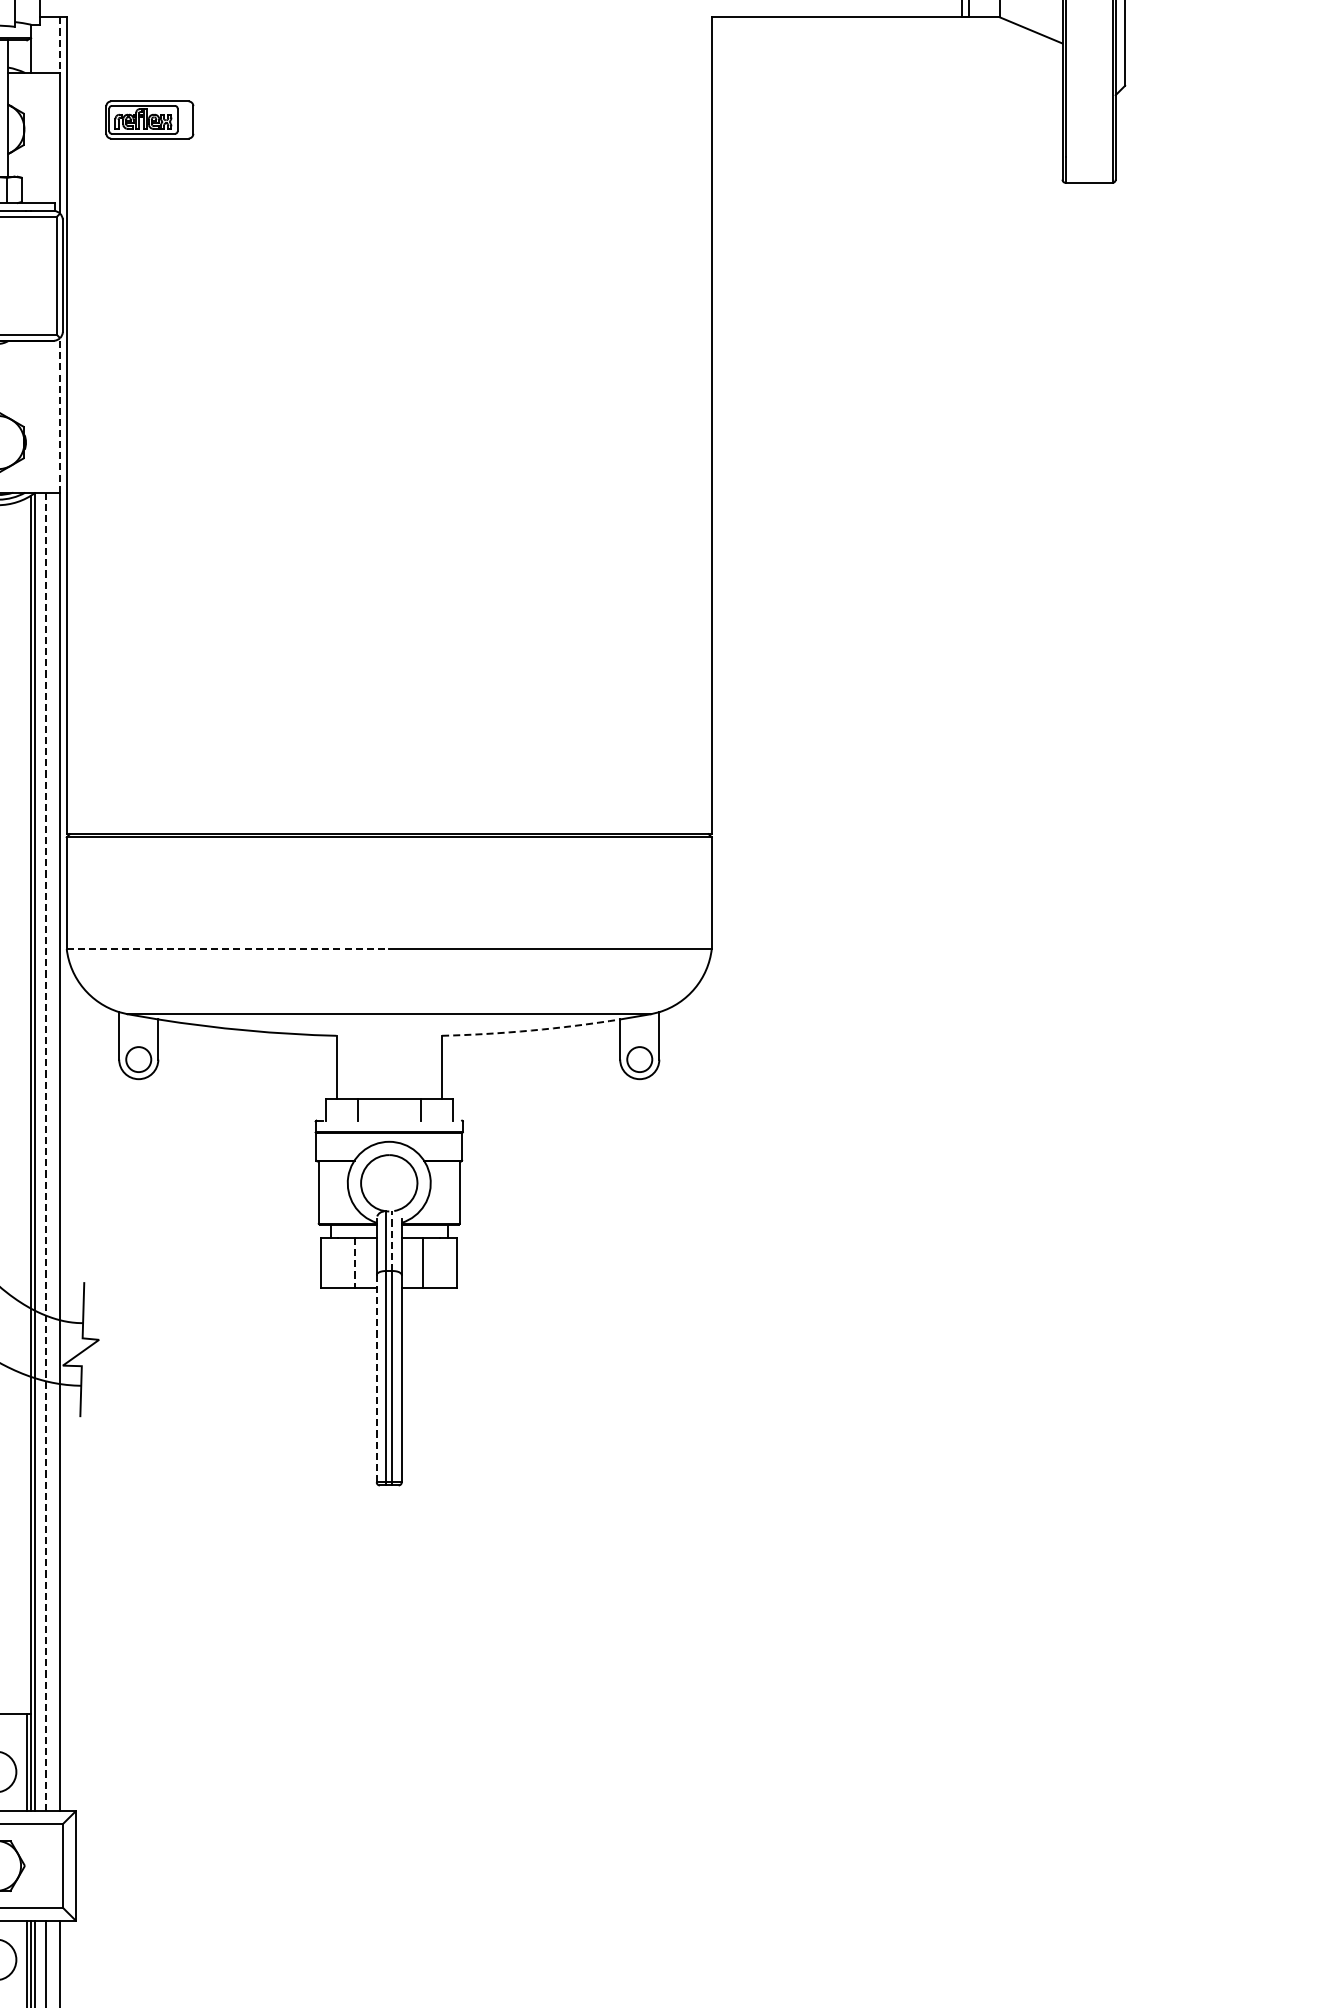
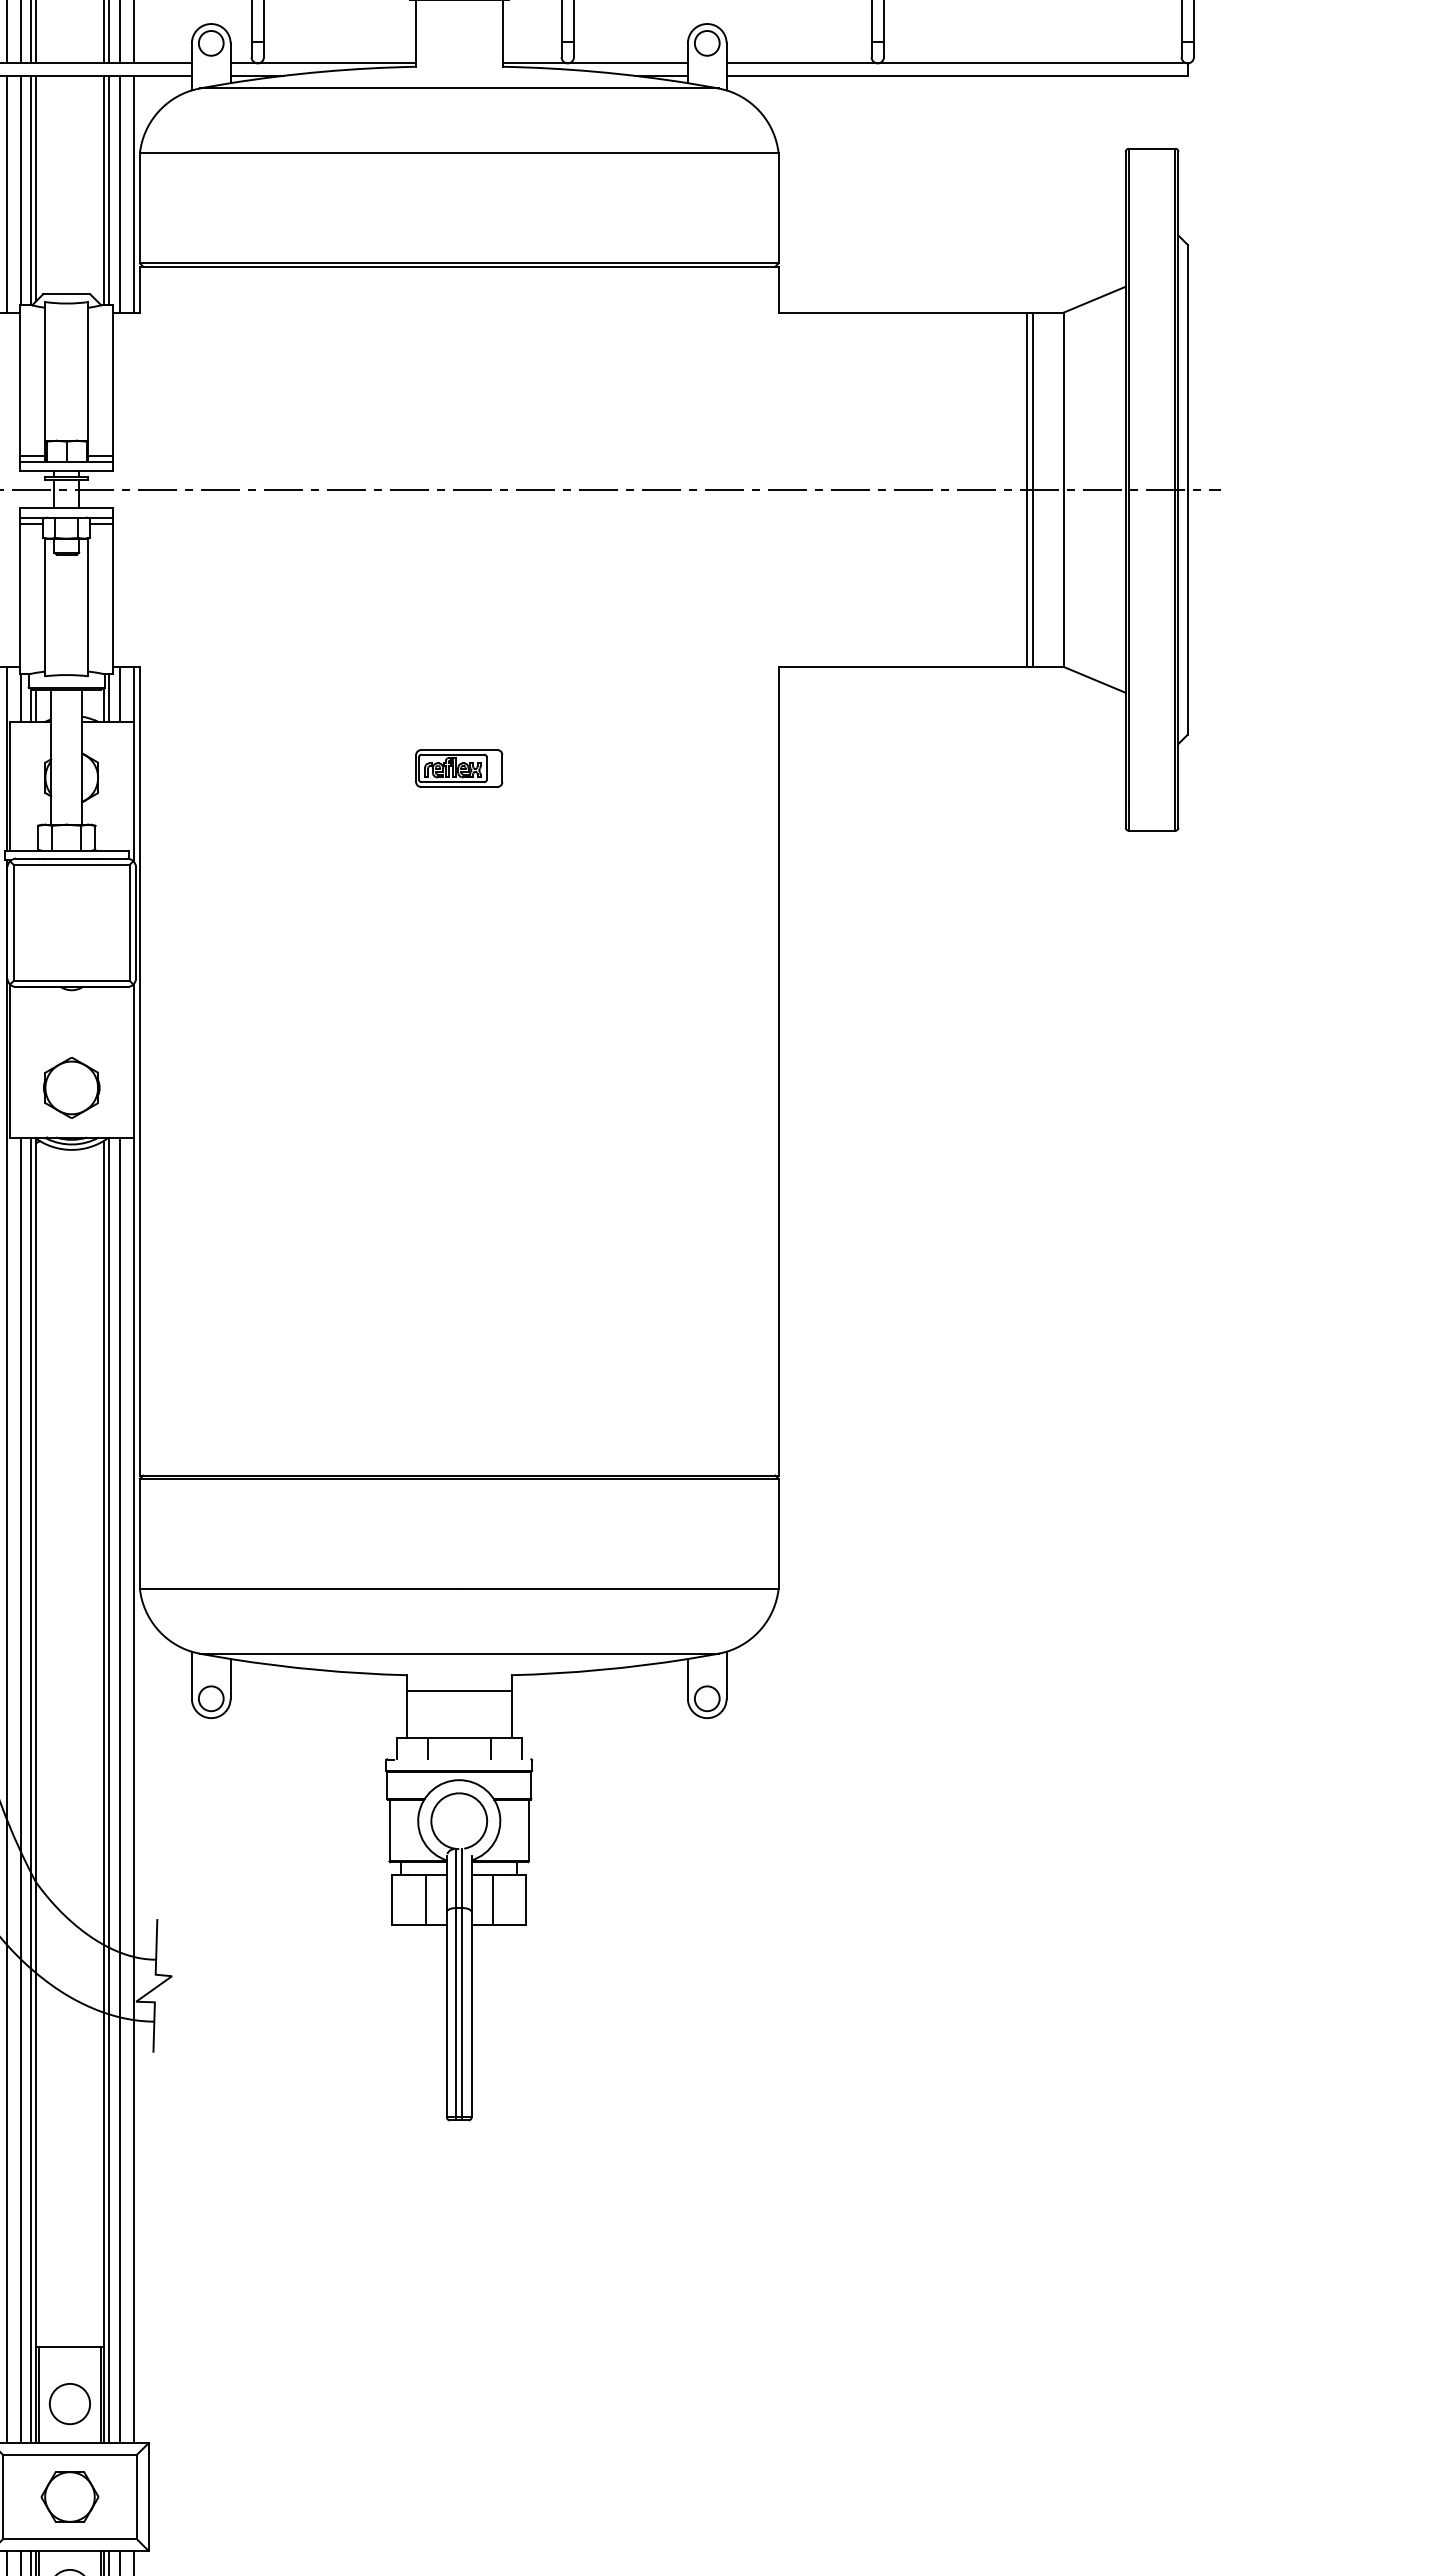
line: (46, 45) -> (119, 694), added
line: (60, 45) -> (133, 694), dashed -> solid
line: (34, 49) -> (108, 698), added
part: (150, 119) -> (459, 768), moved
line: (60, 414) -> (133, 1060), dashed -> solid
line: (227, 949) -> (299, 1589), dashed -> solid
arc: (530, 1031) -> (599, 1670), dashed -> solid
line: (388, 1052) -> (458, 1691), added
line: (46, 1152) -> (119, 1790), dashed -> solid
line: (392, 1241) -> (462, 1878), dashed -> solid
line: (355, 1263) -> (425, 1900), dashed -> solid
line: (376, 1378) -> (446, 2014), dashed -> solid

